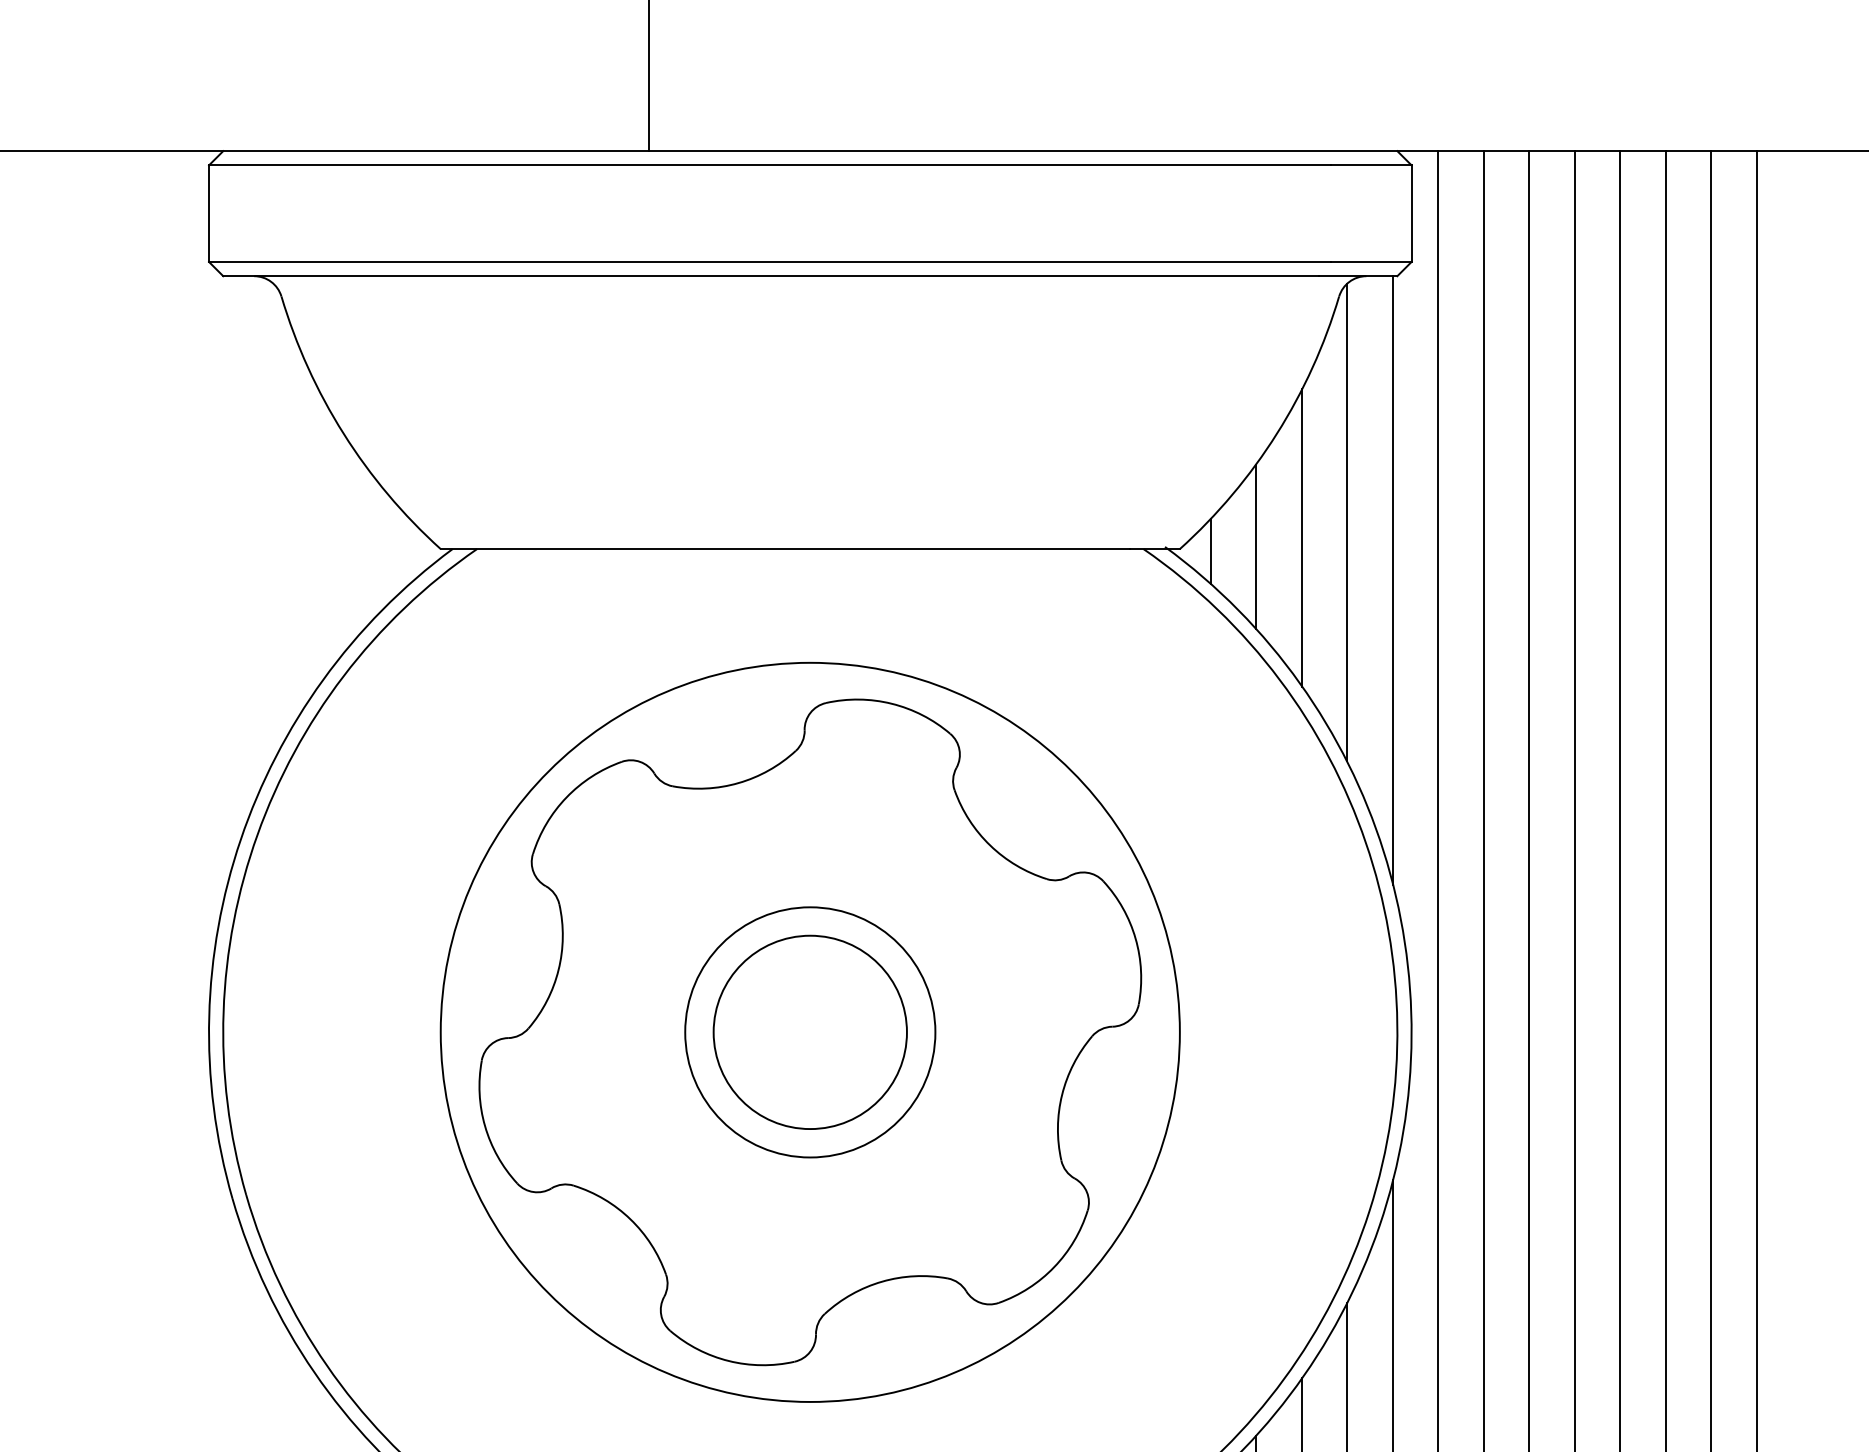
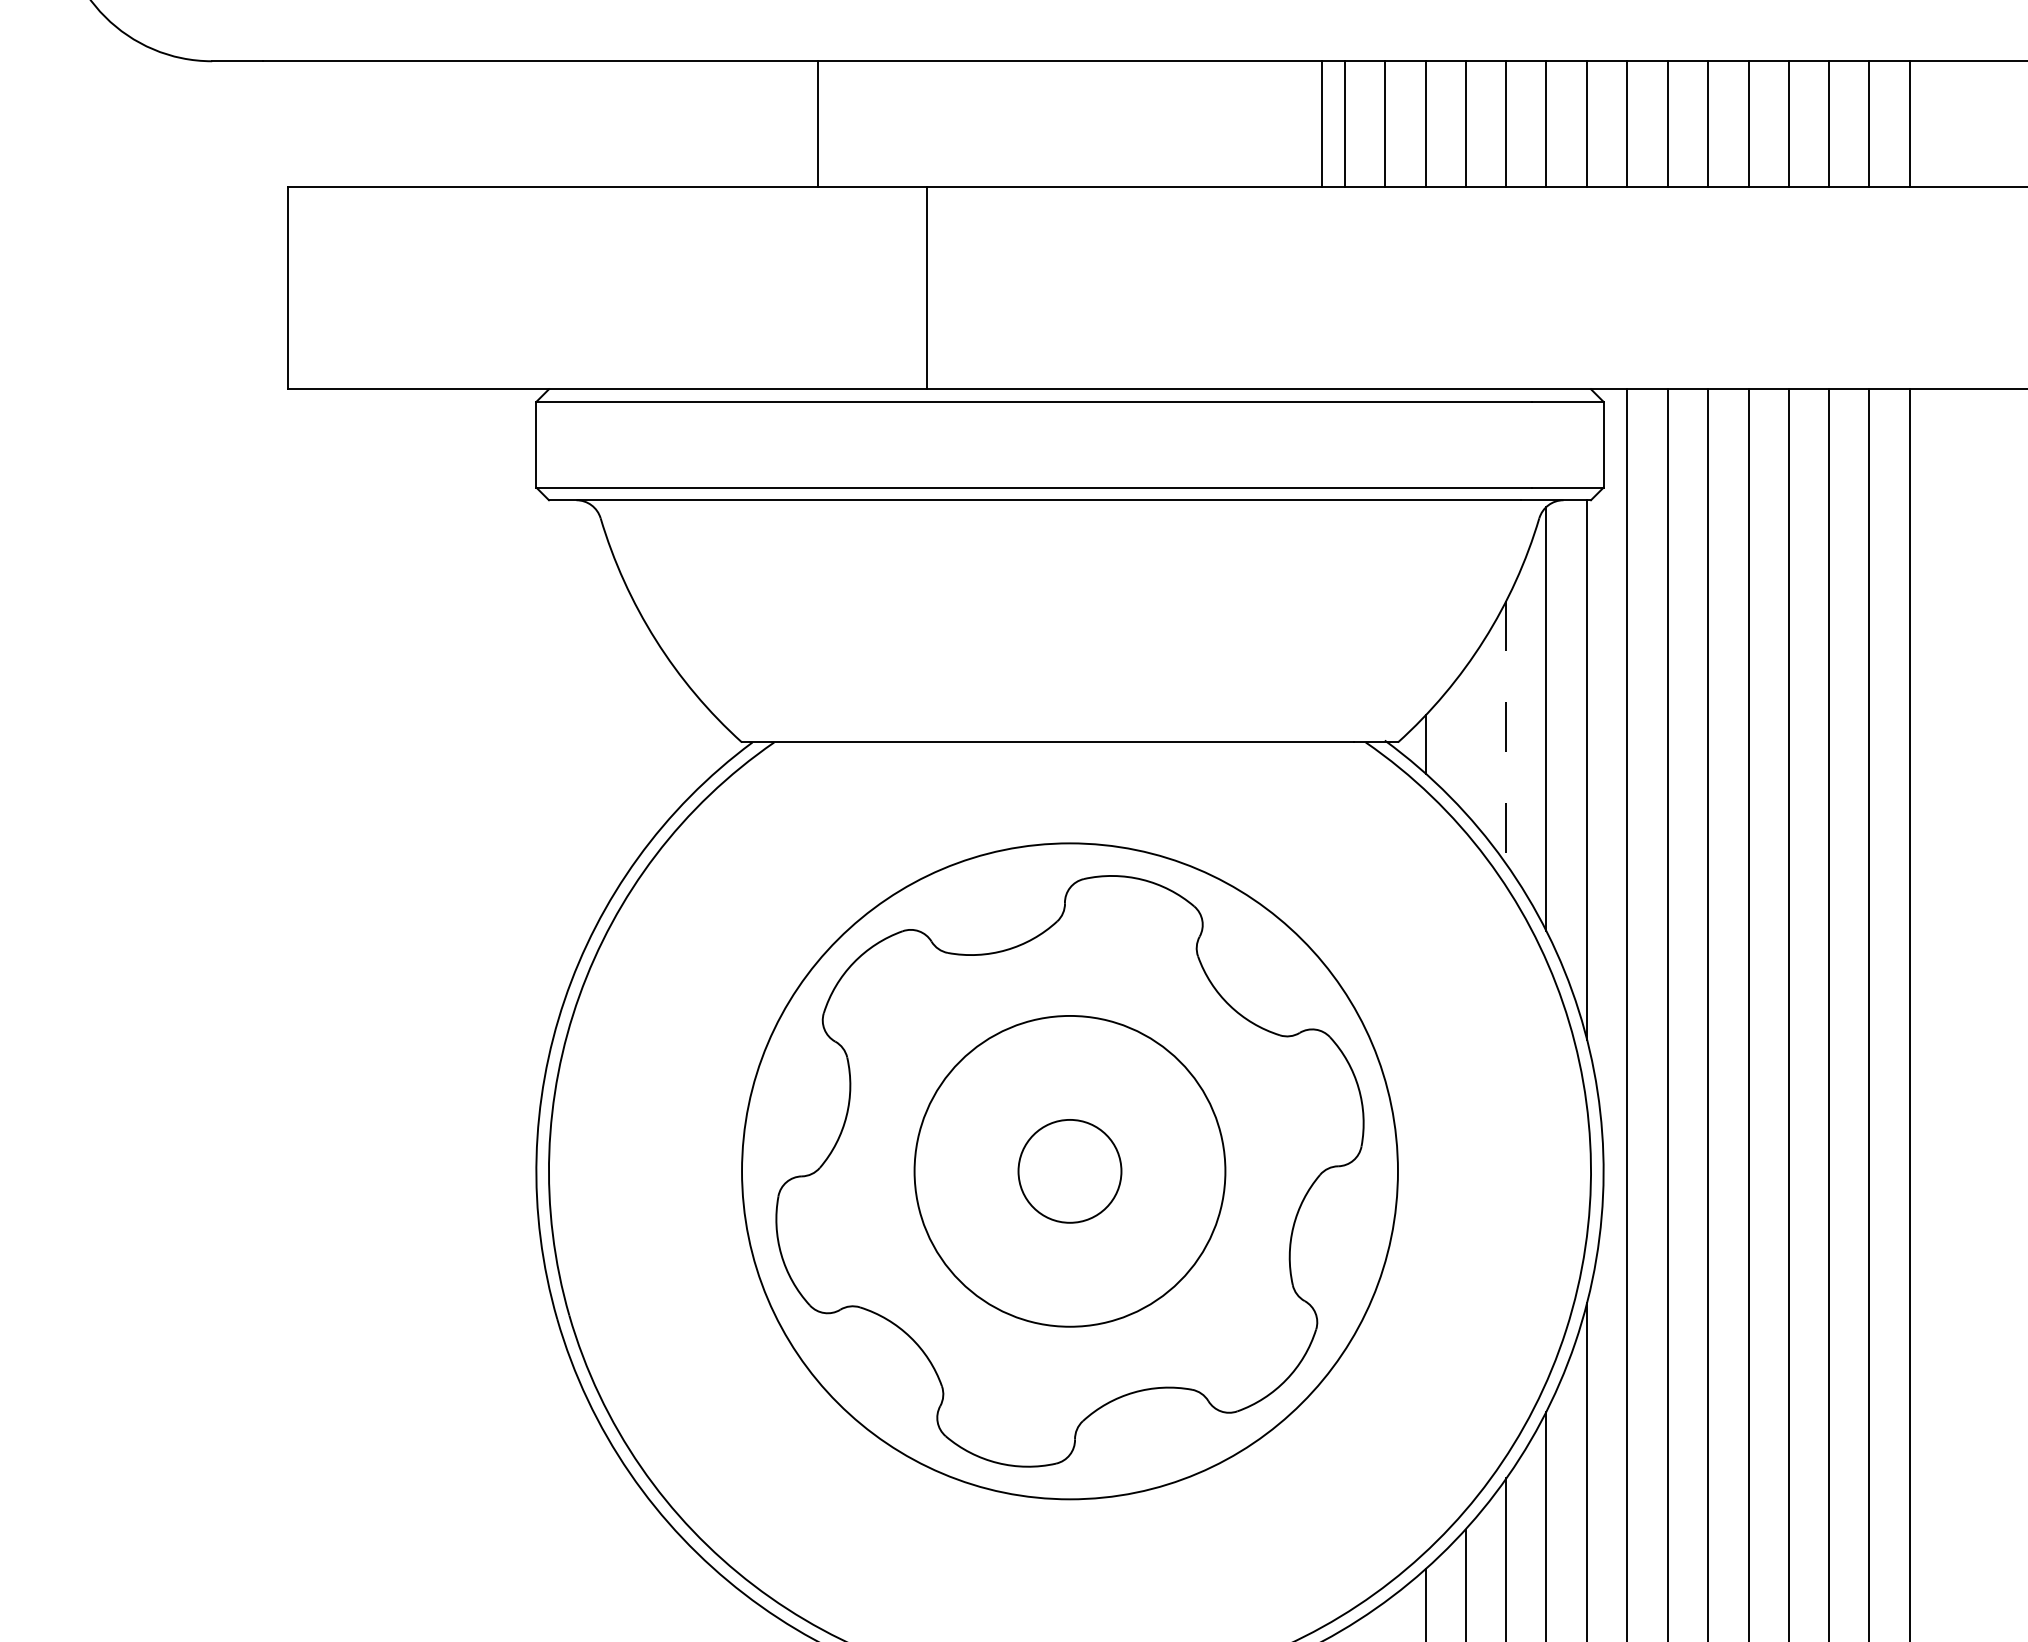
line: (1302, 537) -> (1506, 732), solid -> dashed
line: (1255, 546) -> (1465, 740), removed
circle: (809, 1032) -> (1069, 1171), size x0.6
circle: (809, 1032) -> (1069, 1171), size x1.4

